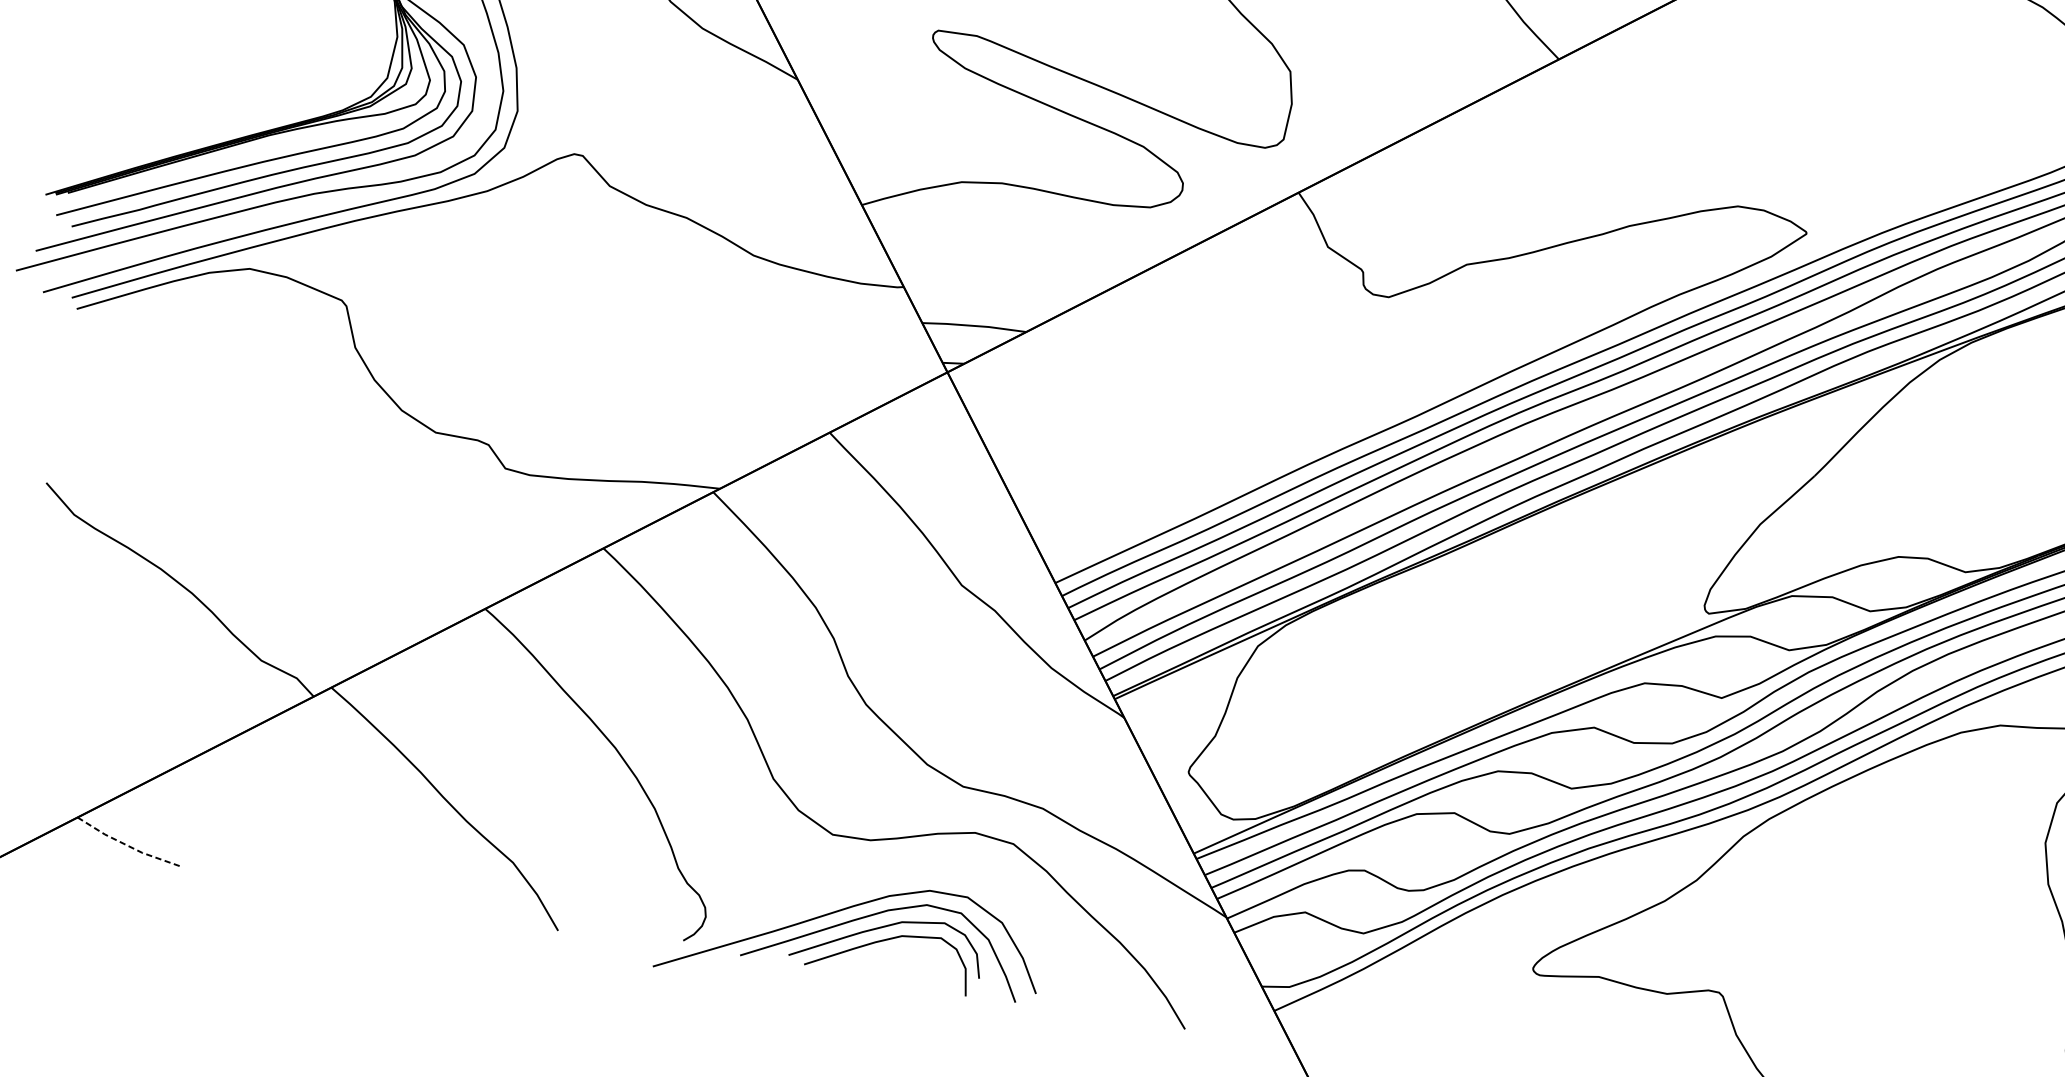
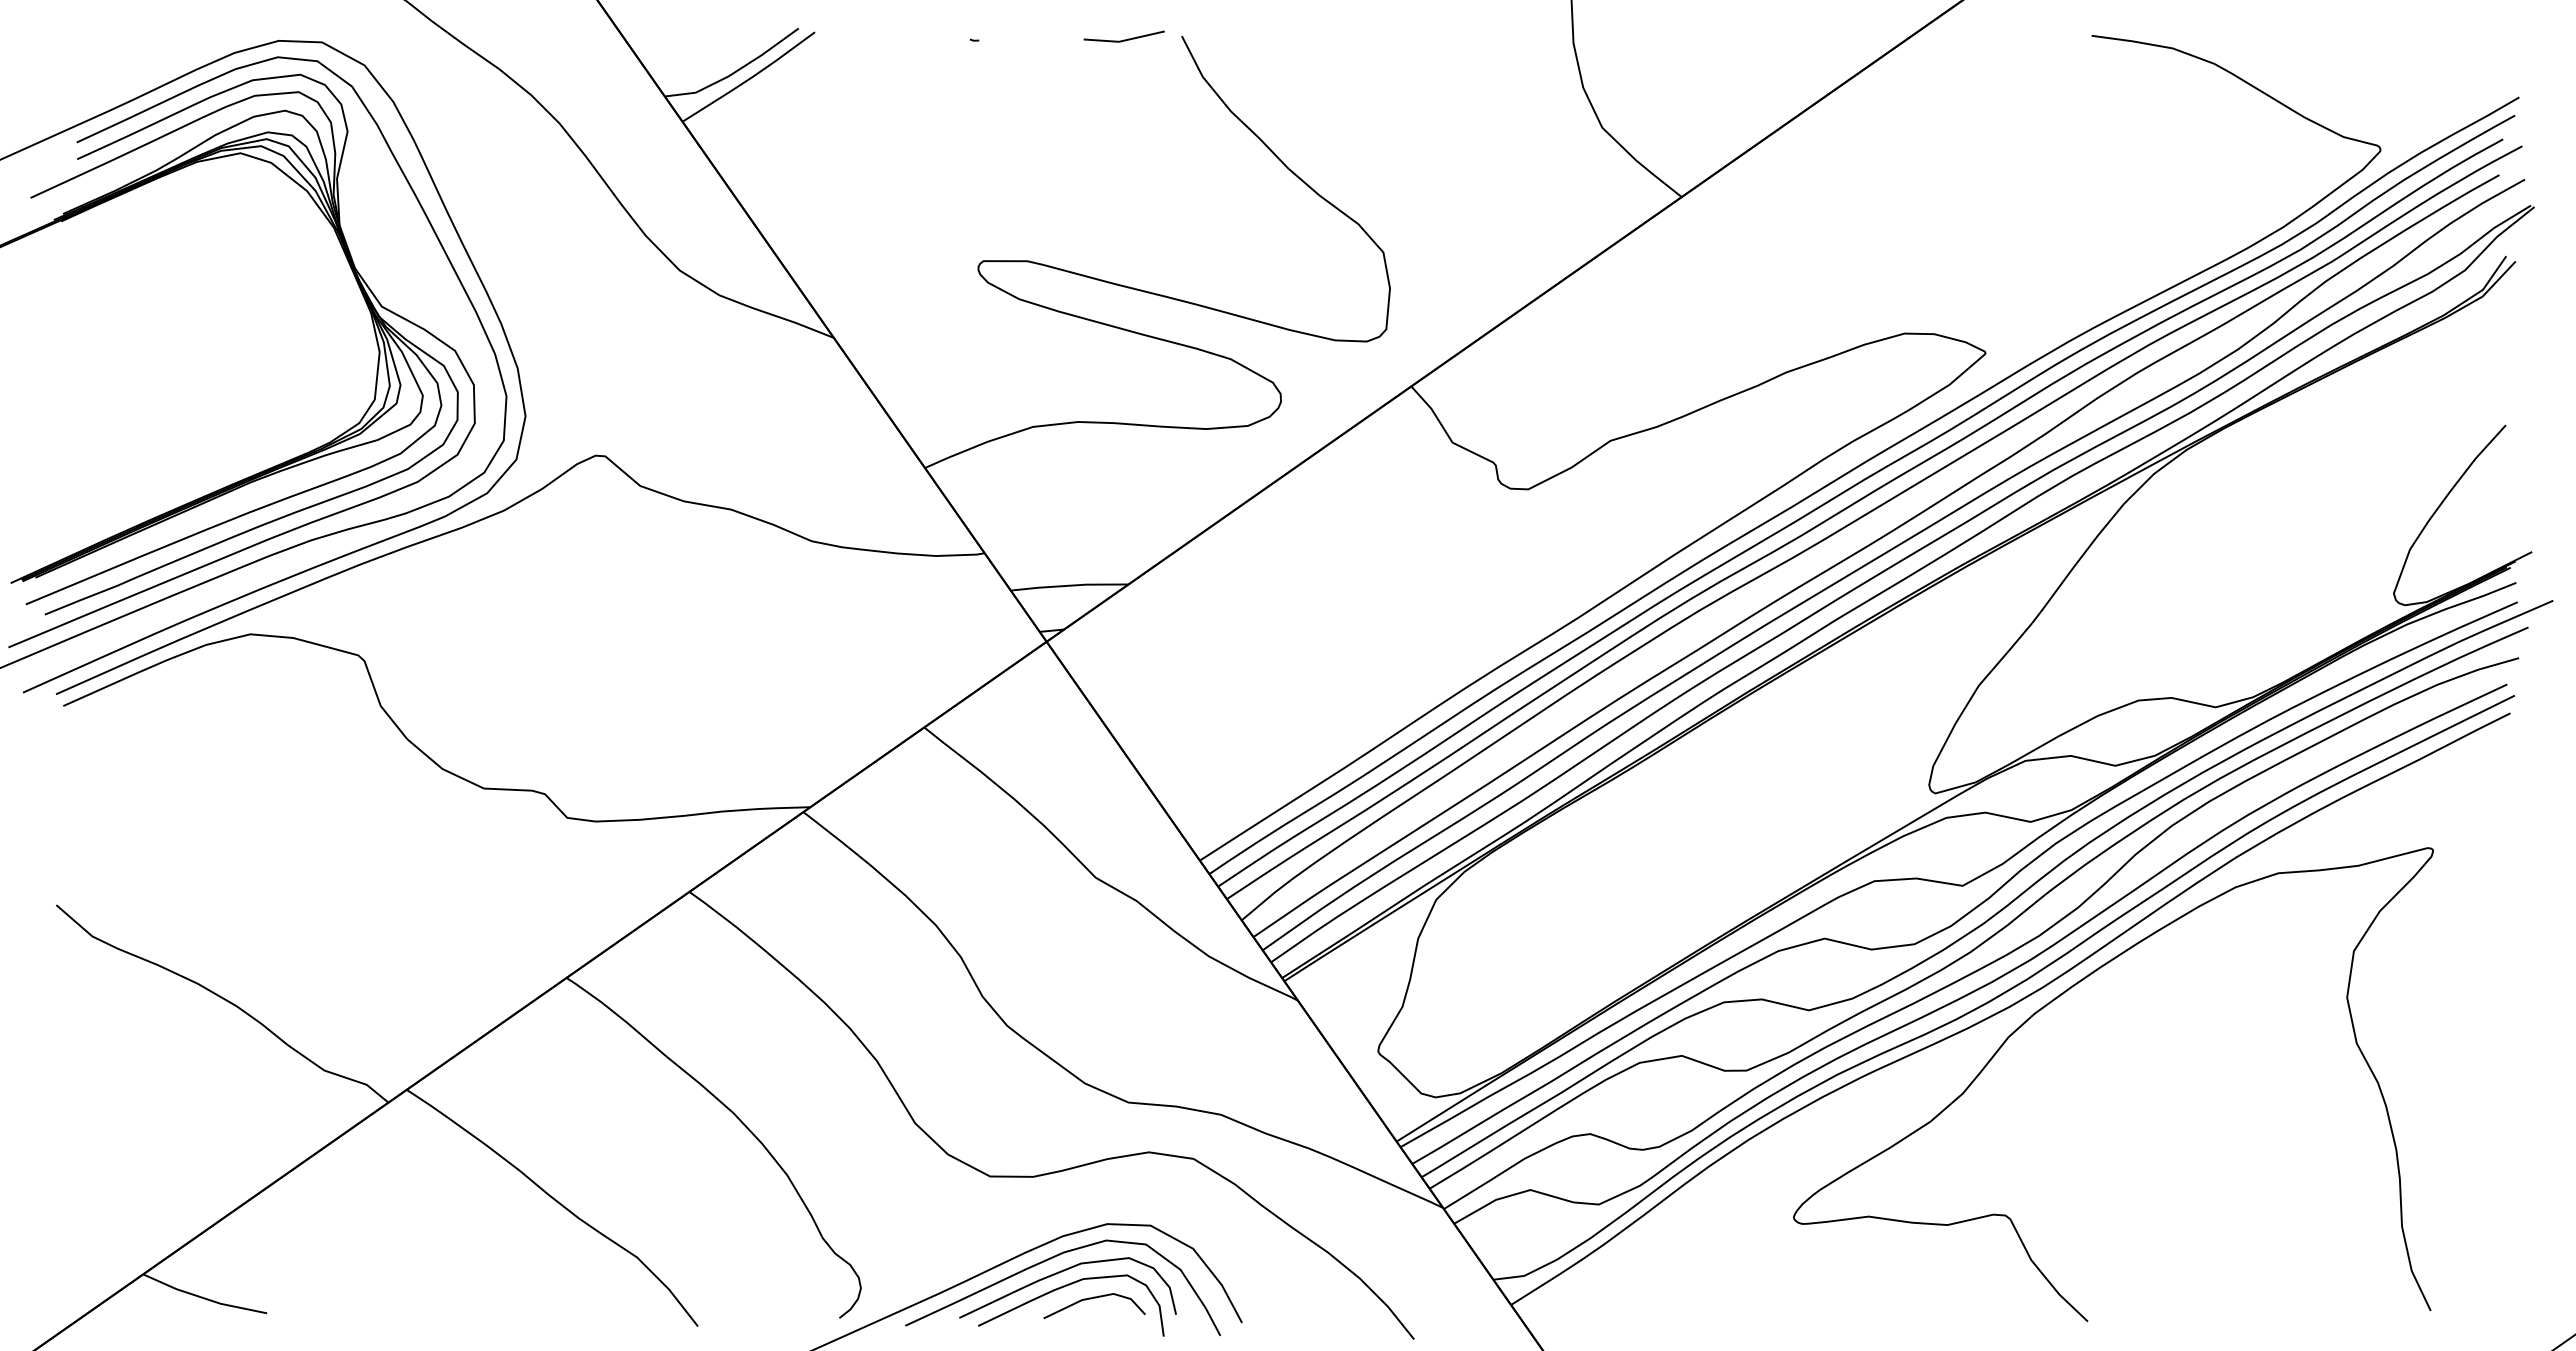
line: (127, 846) -> (203, 1298), dashed -> solid
line: (906, 955) -> (1091, 1299), added

